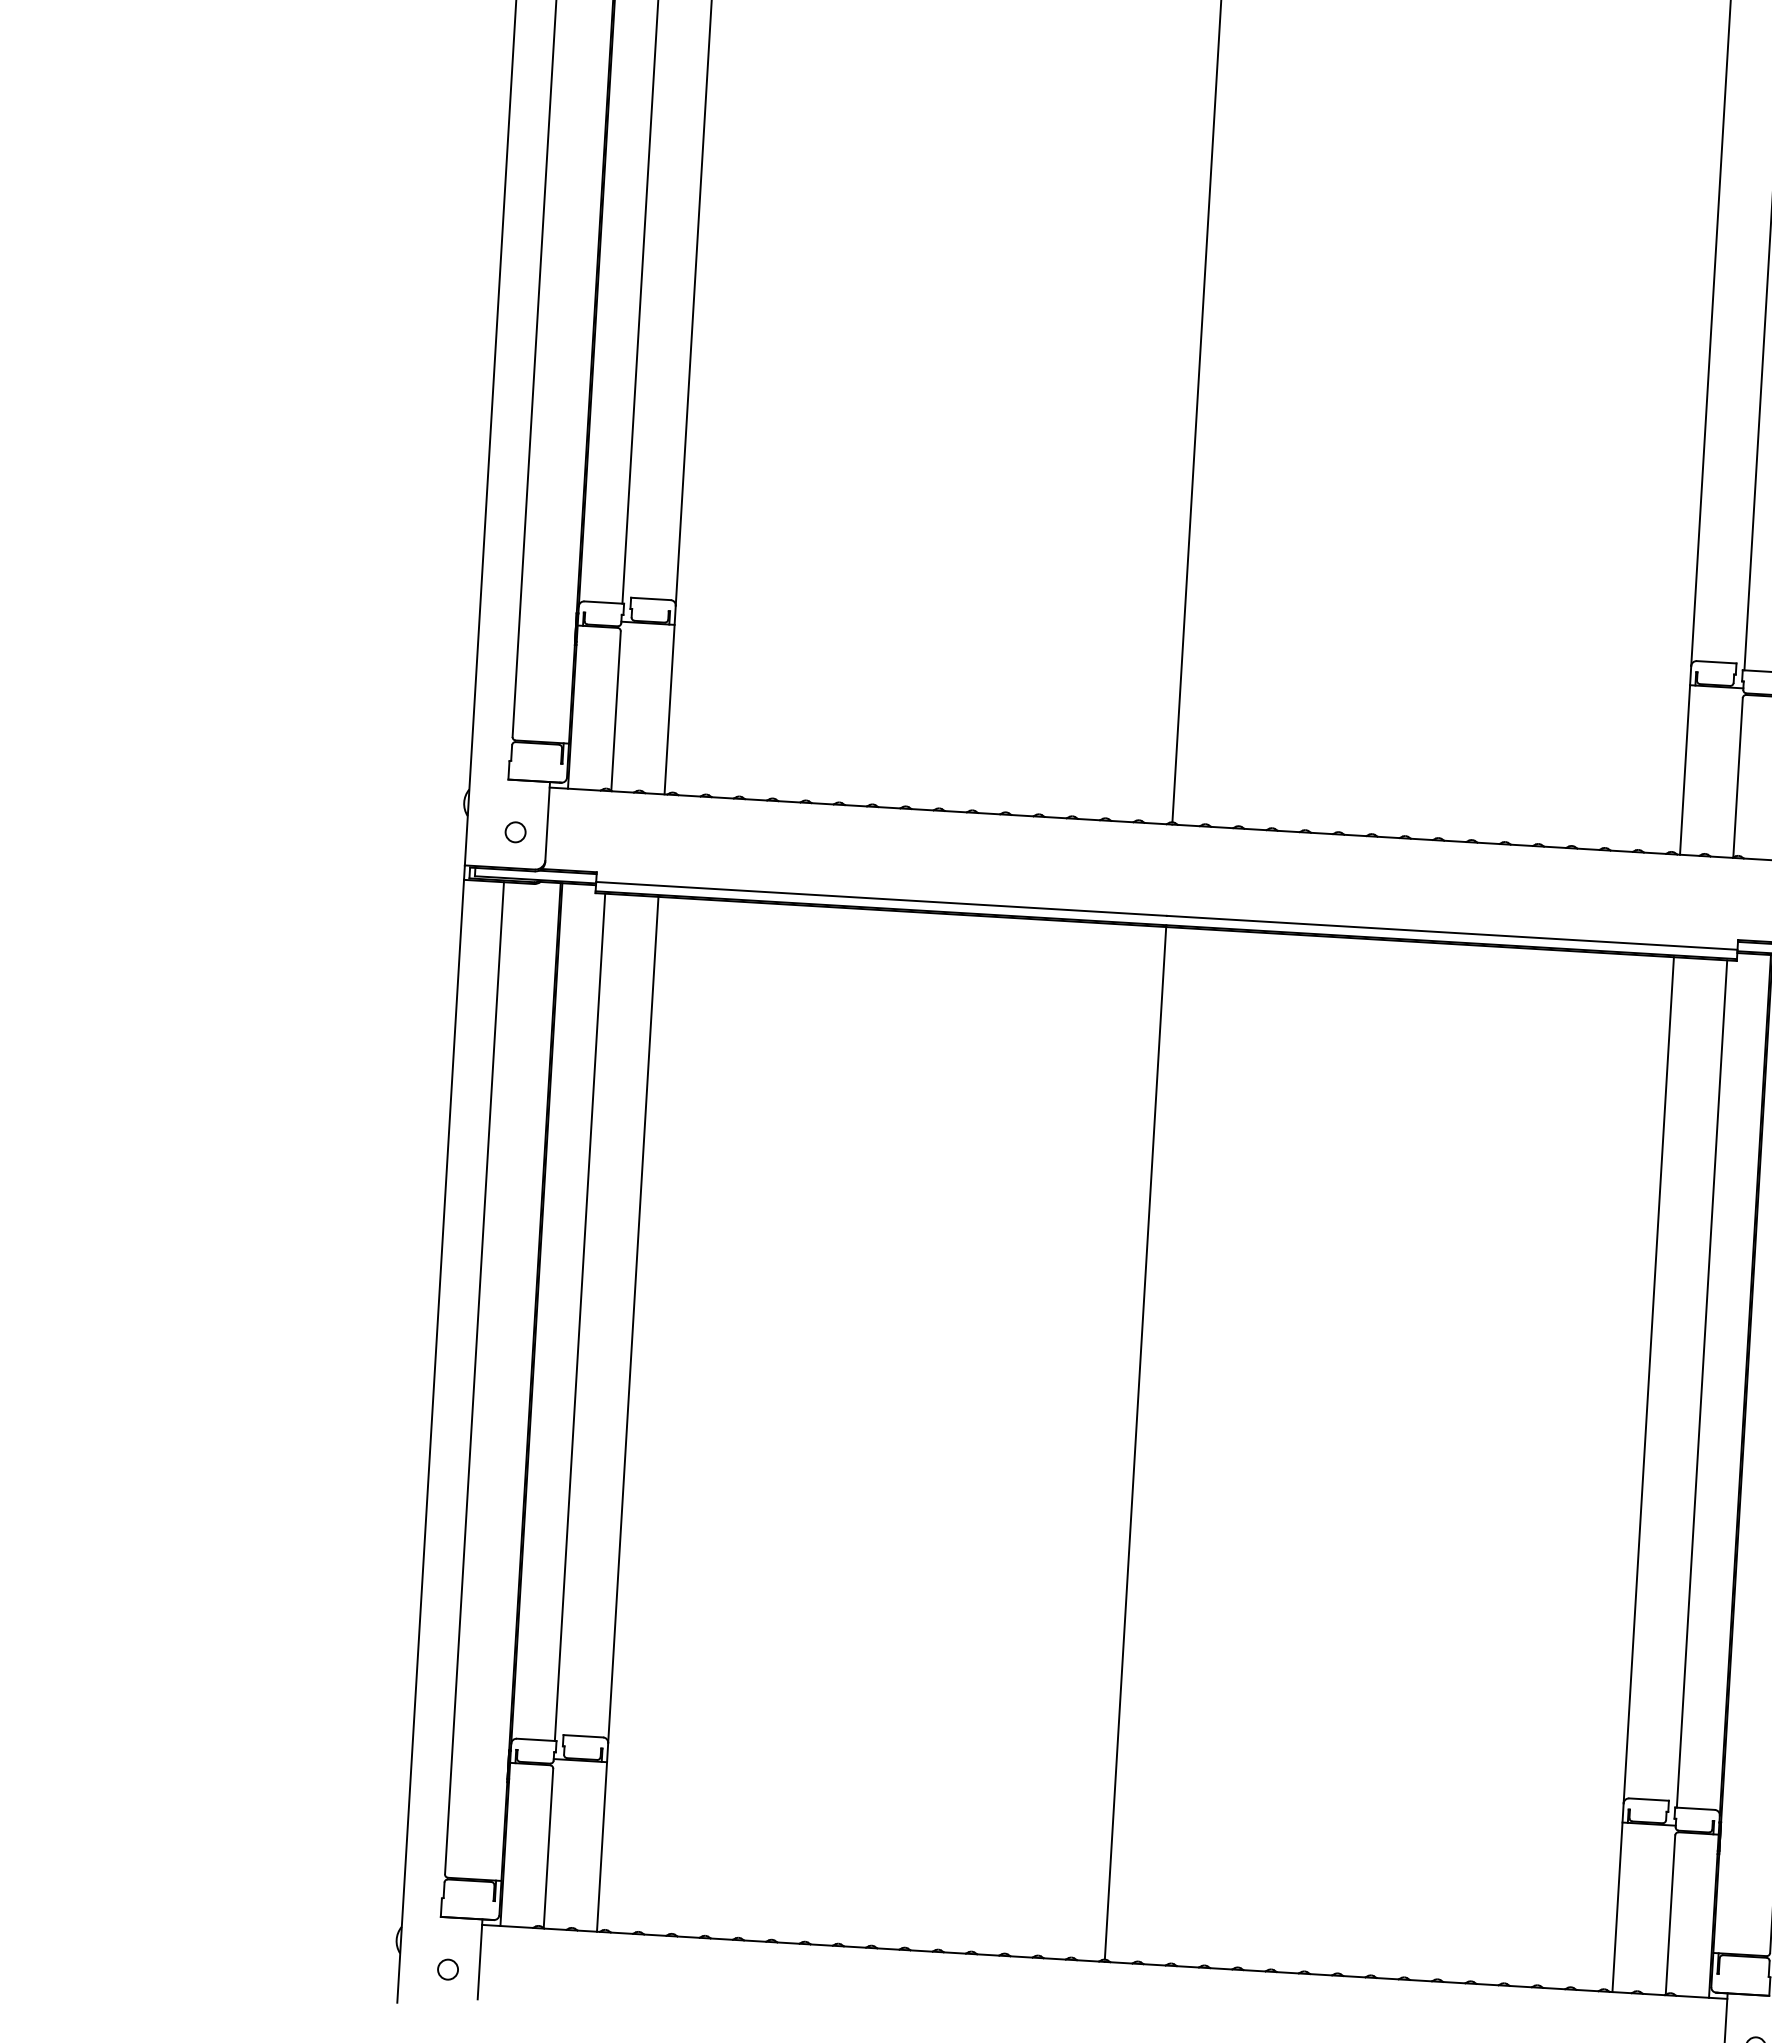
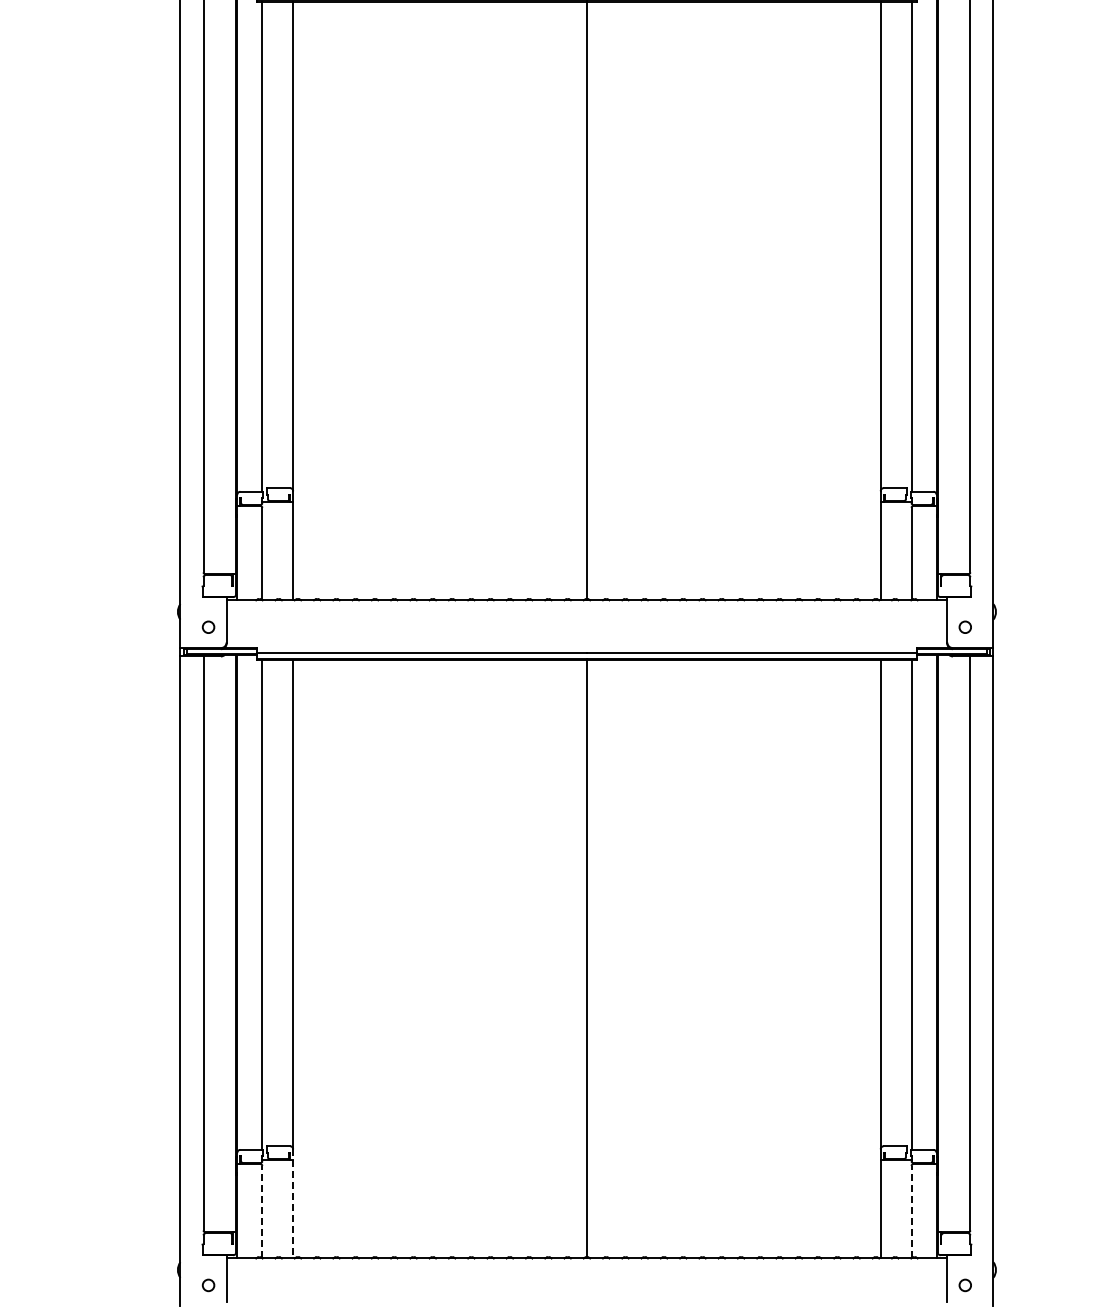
line: (603, 1836) -> (293, 1203), solid -> dashed
line: (548, 1847) -> (262, 1211), solid -> dashed
line: (1670, 1914) -> (911, 1211), solid -> dashed

